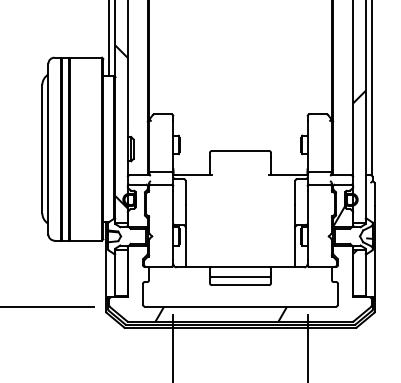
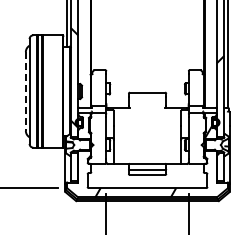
line: (41, 150) -> (25, 92), solid -> dashed

